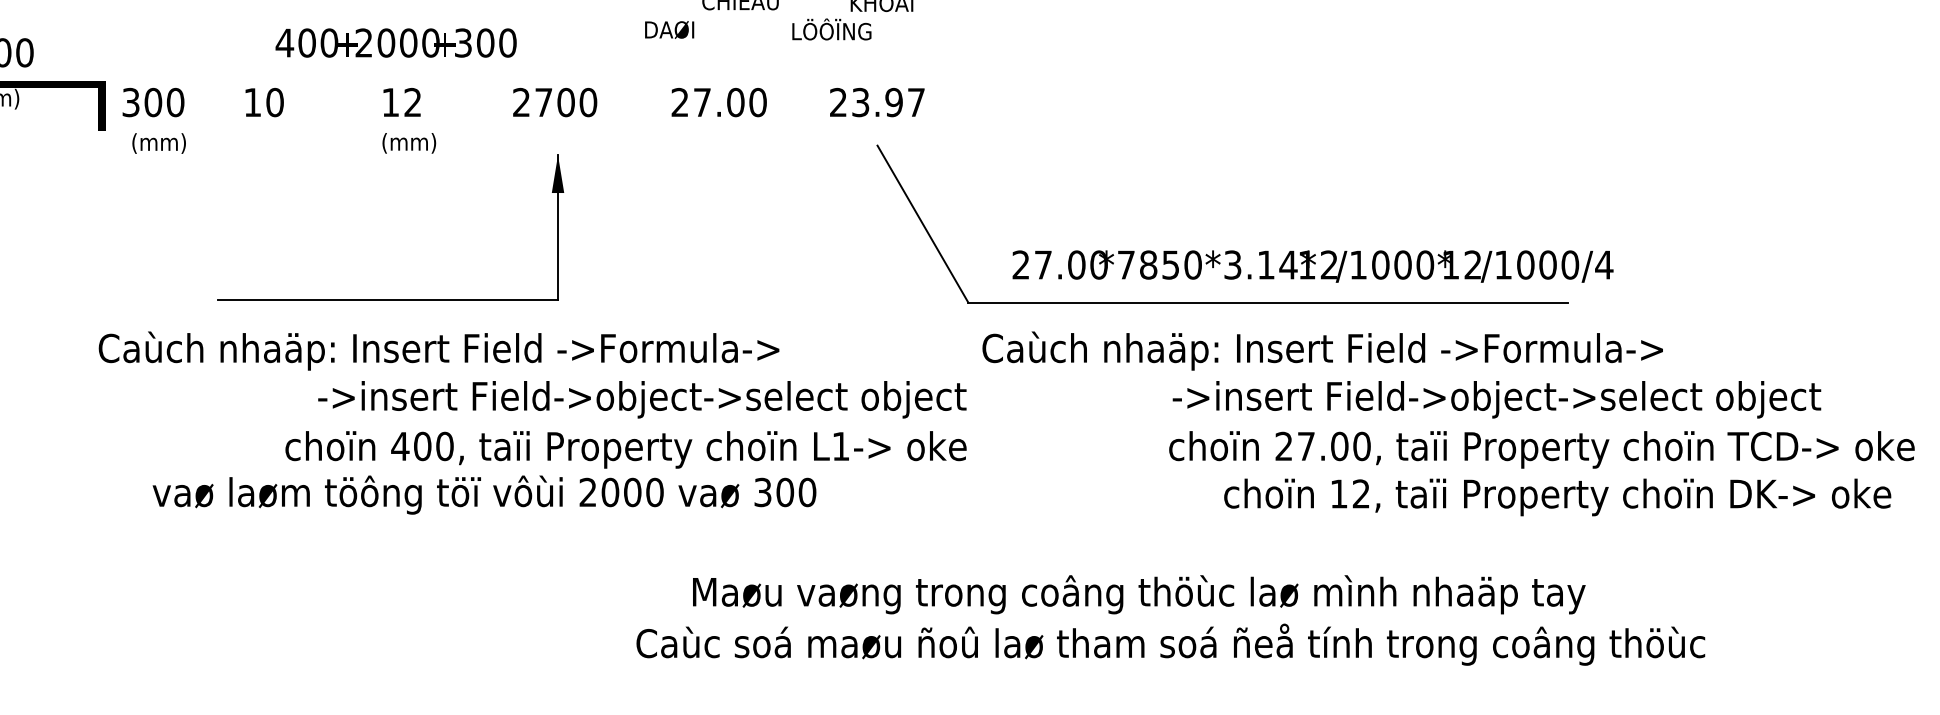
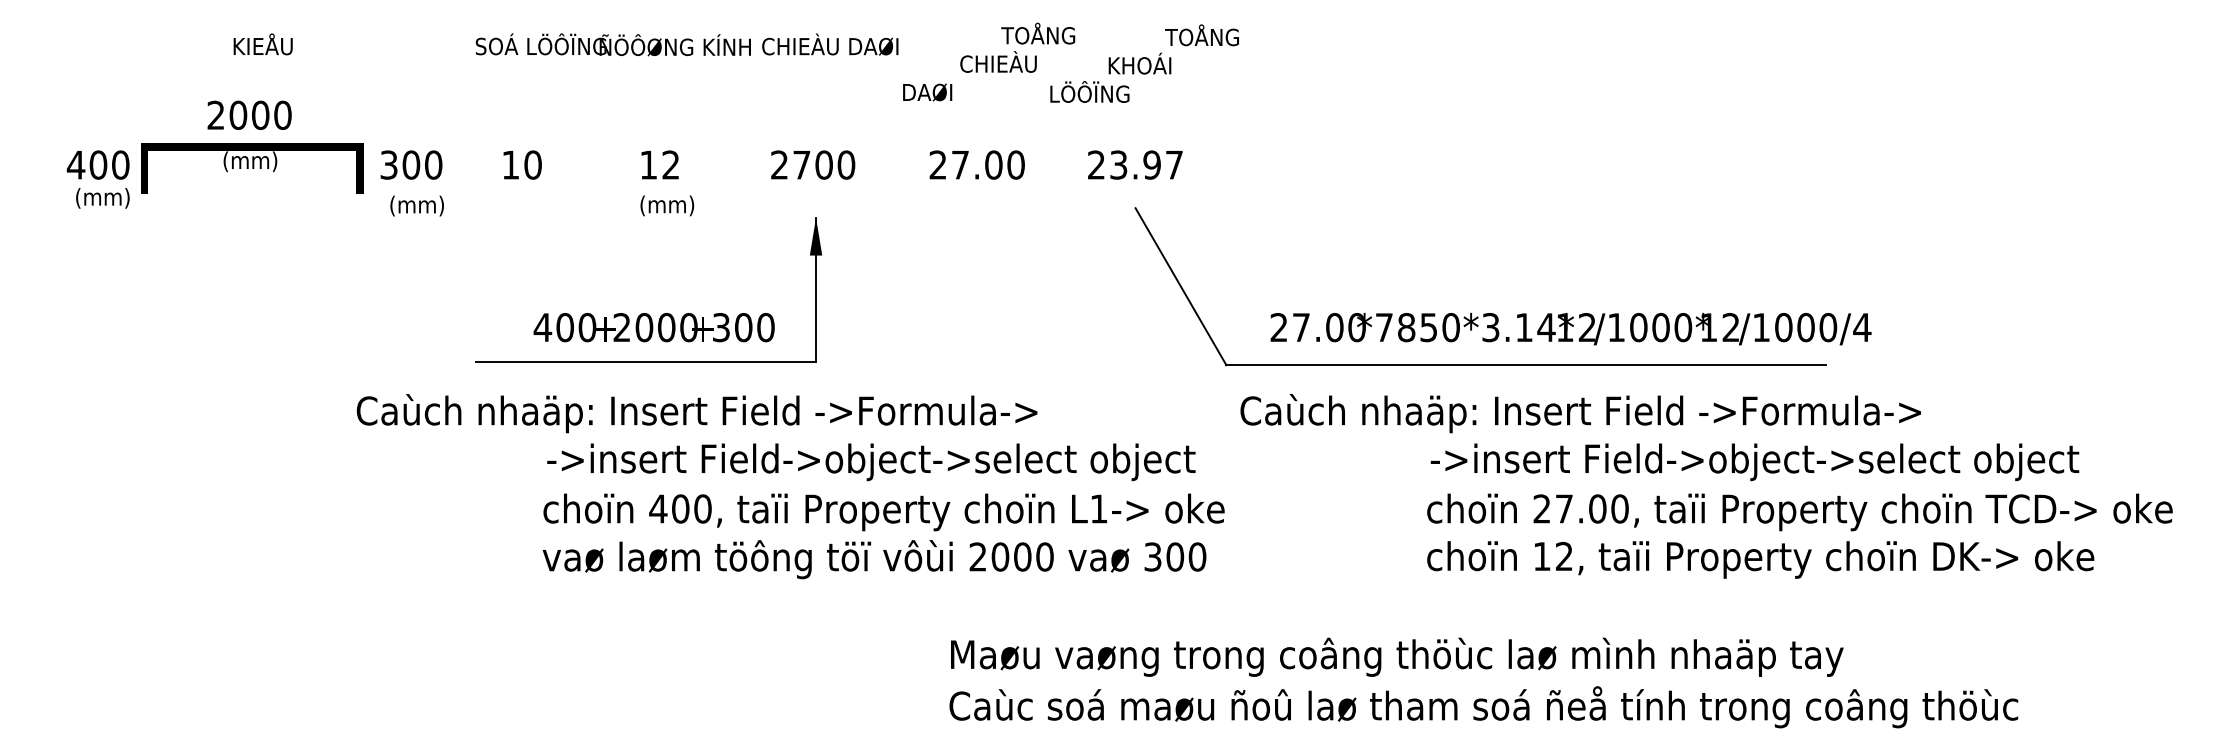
text: (395, 42) -> (653, 327), moved
text: (642, 399) -> (871, 462), moved
text: (484, 494) -> (874, 559), moved
text: (1557, 496) -> (1760, 559), moved
text: (1170, 644) -> (1483, 707), moved

